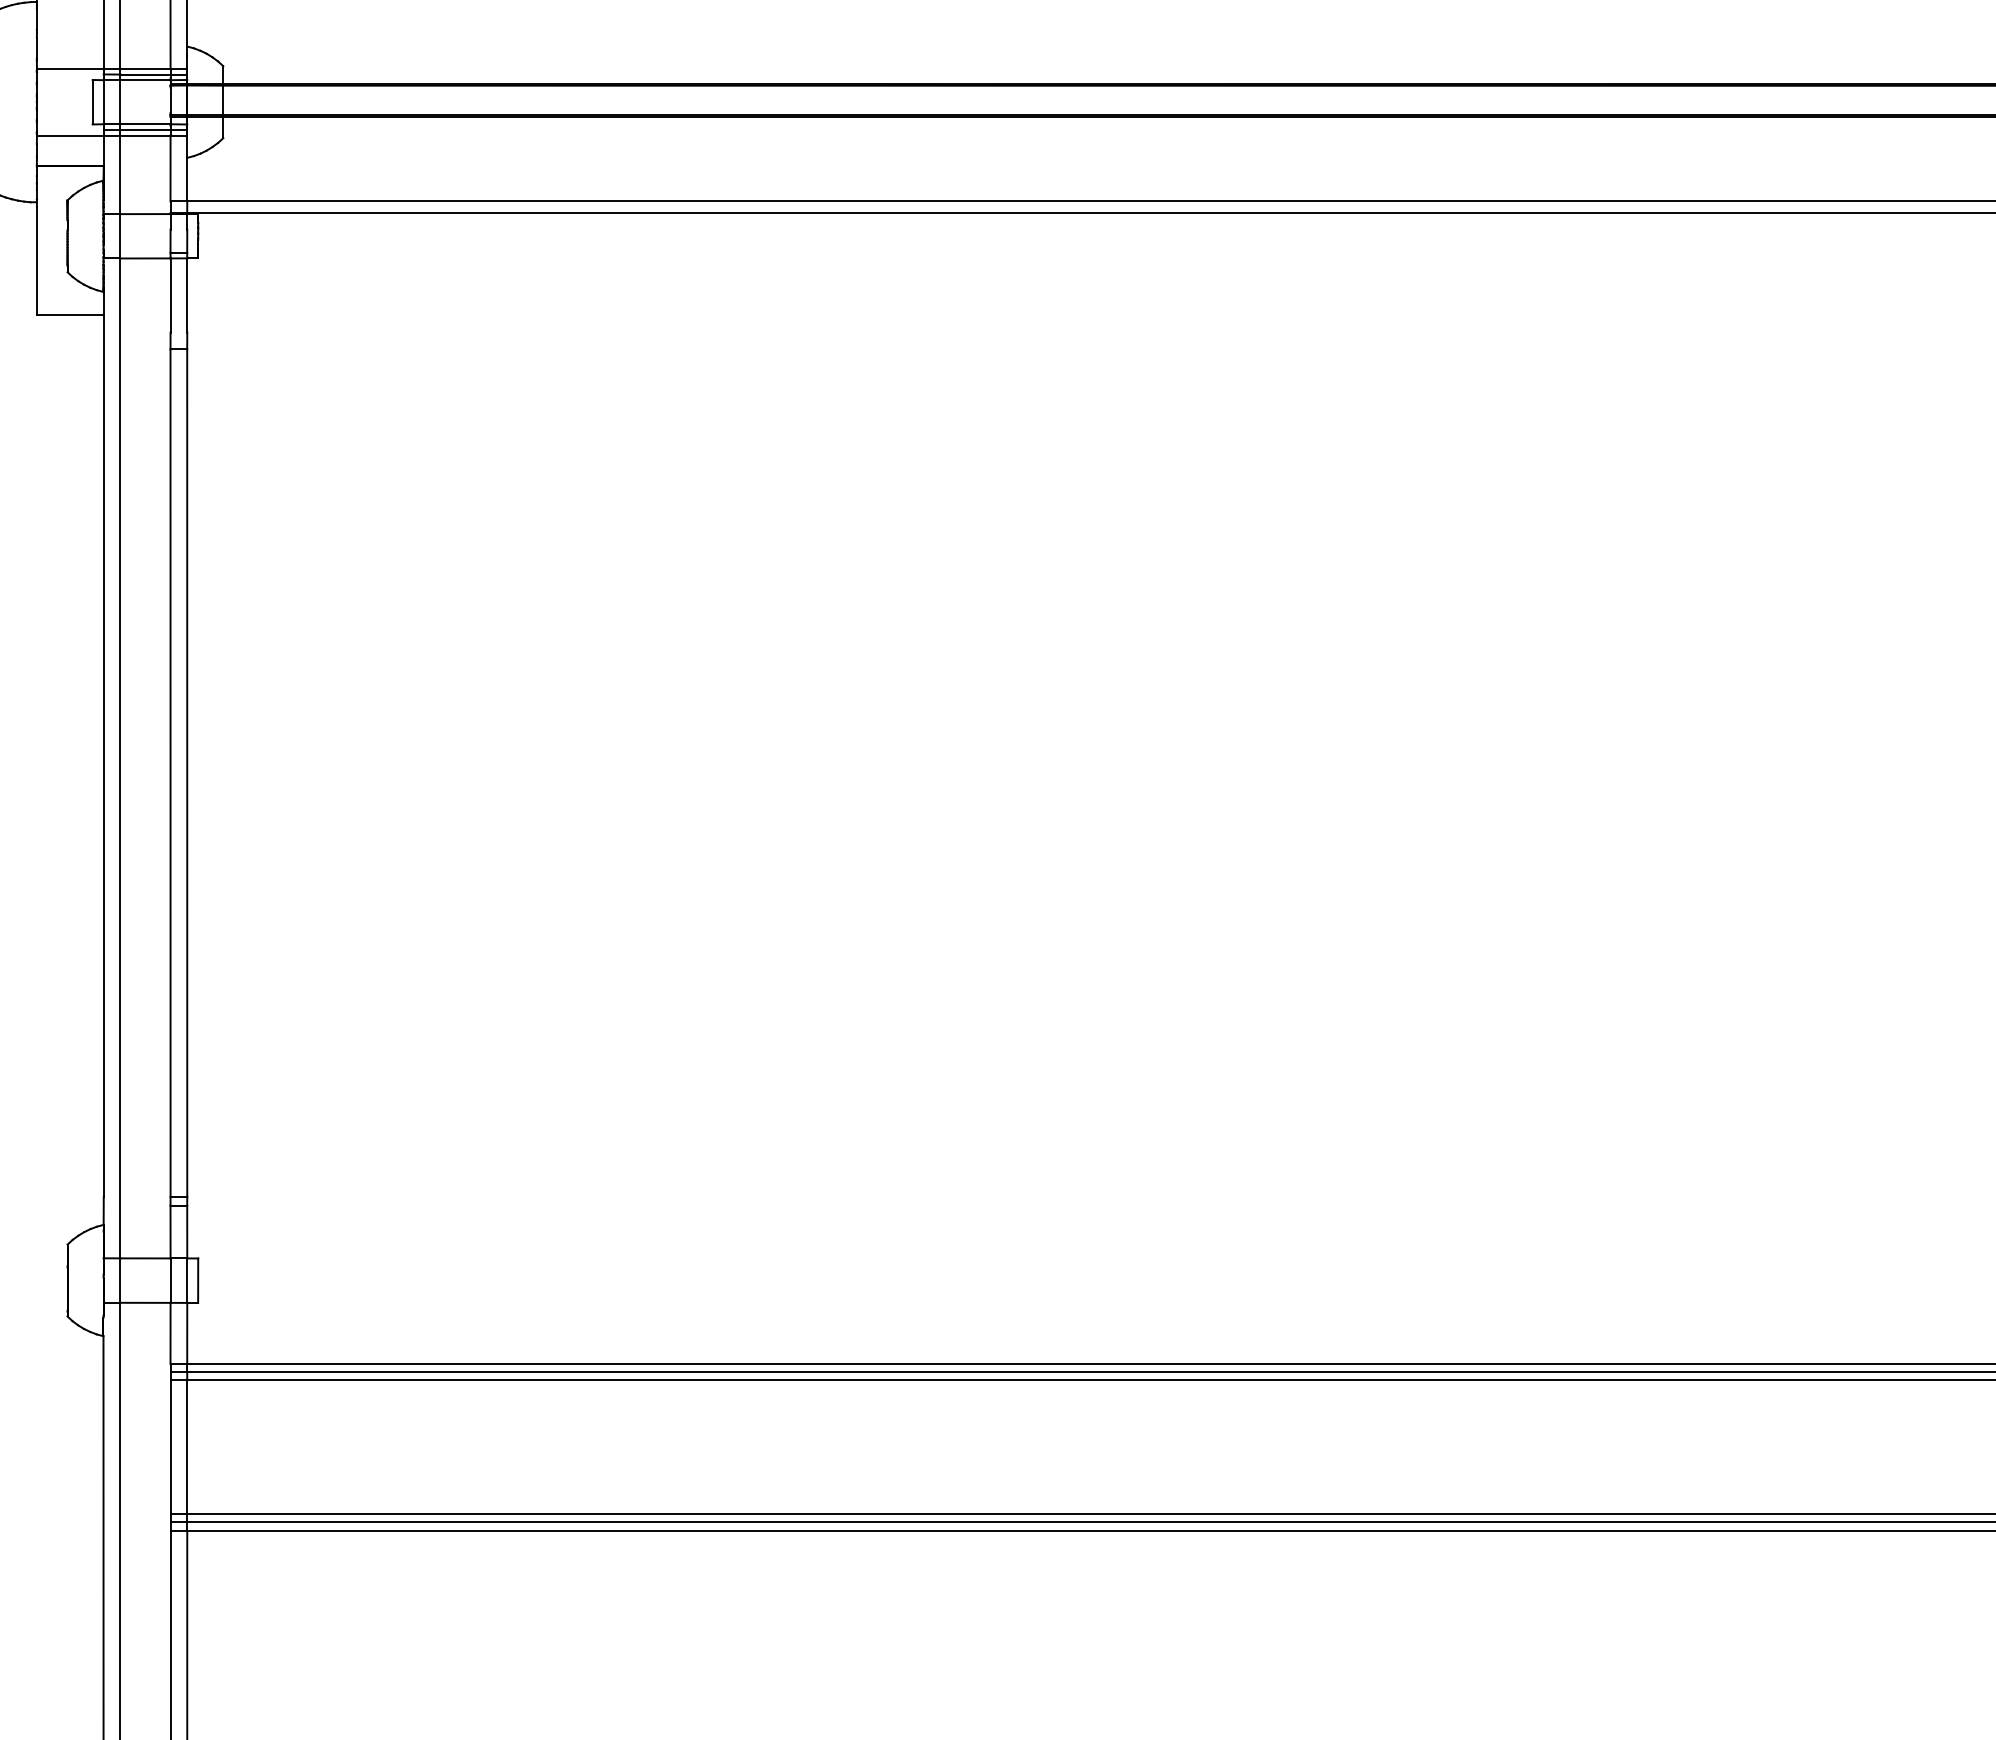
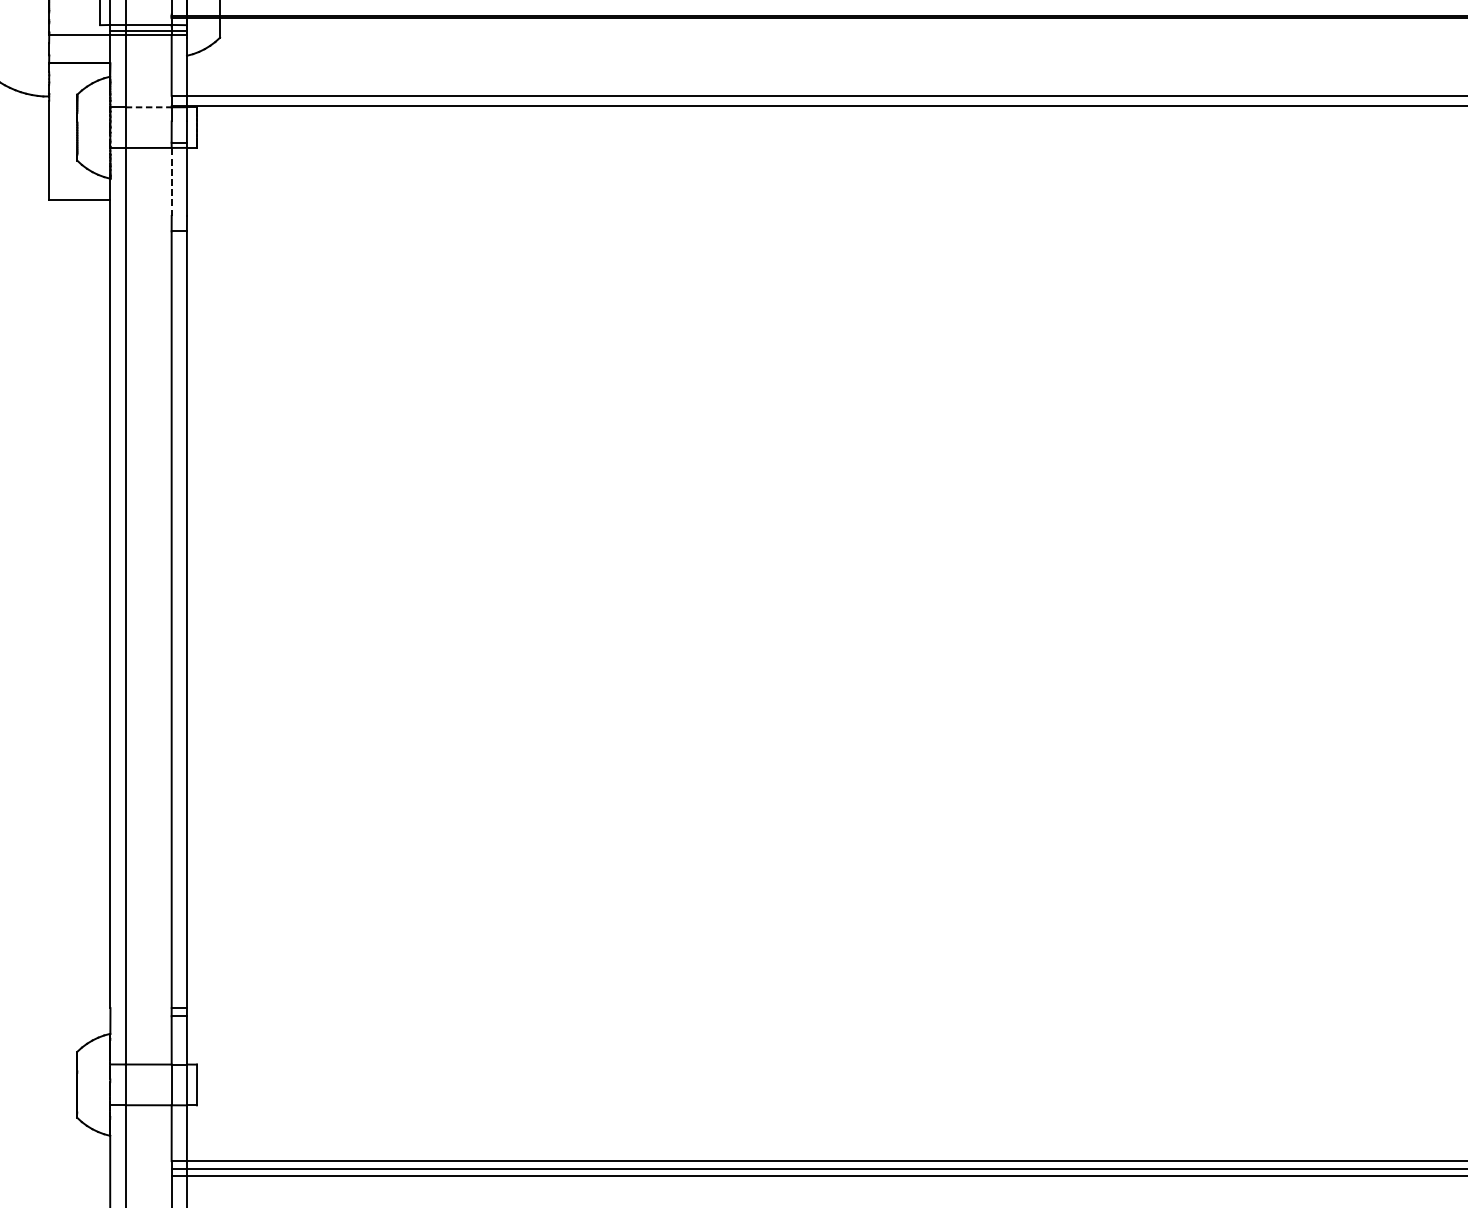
line: (146, 214) -> (149, 107), solid -> dashed
line: (170, 295) -> (171, 181), solid -> dashed

